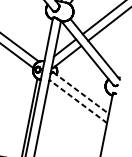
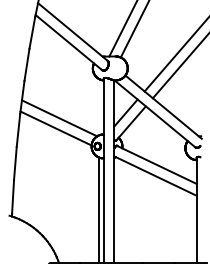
line: (81, 92) -> (157, 164), dashed -> solid
line: (78, 101) -> (155, 176), dashed -> solid

